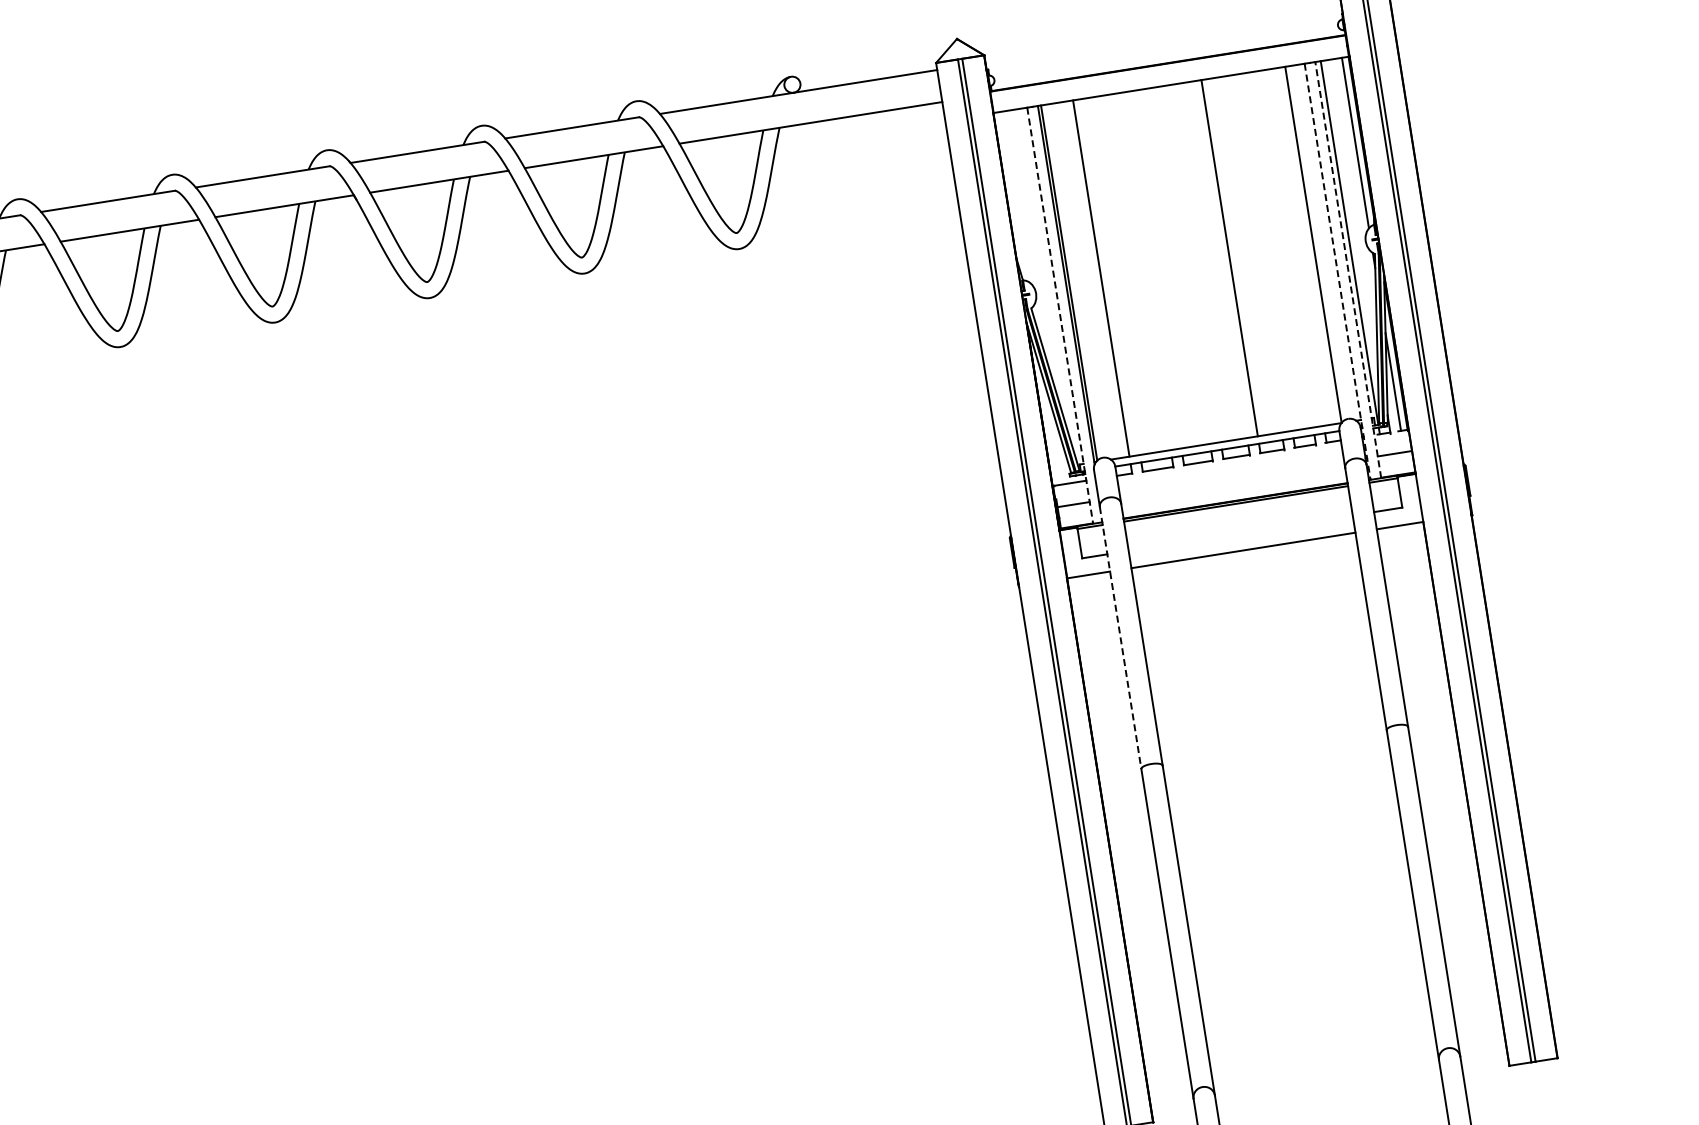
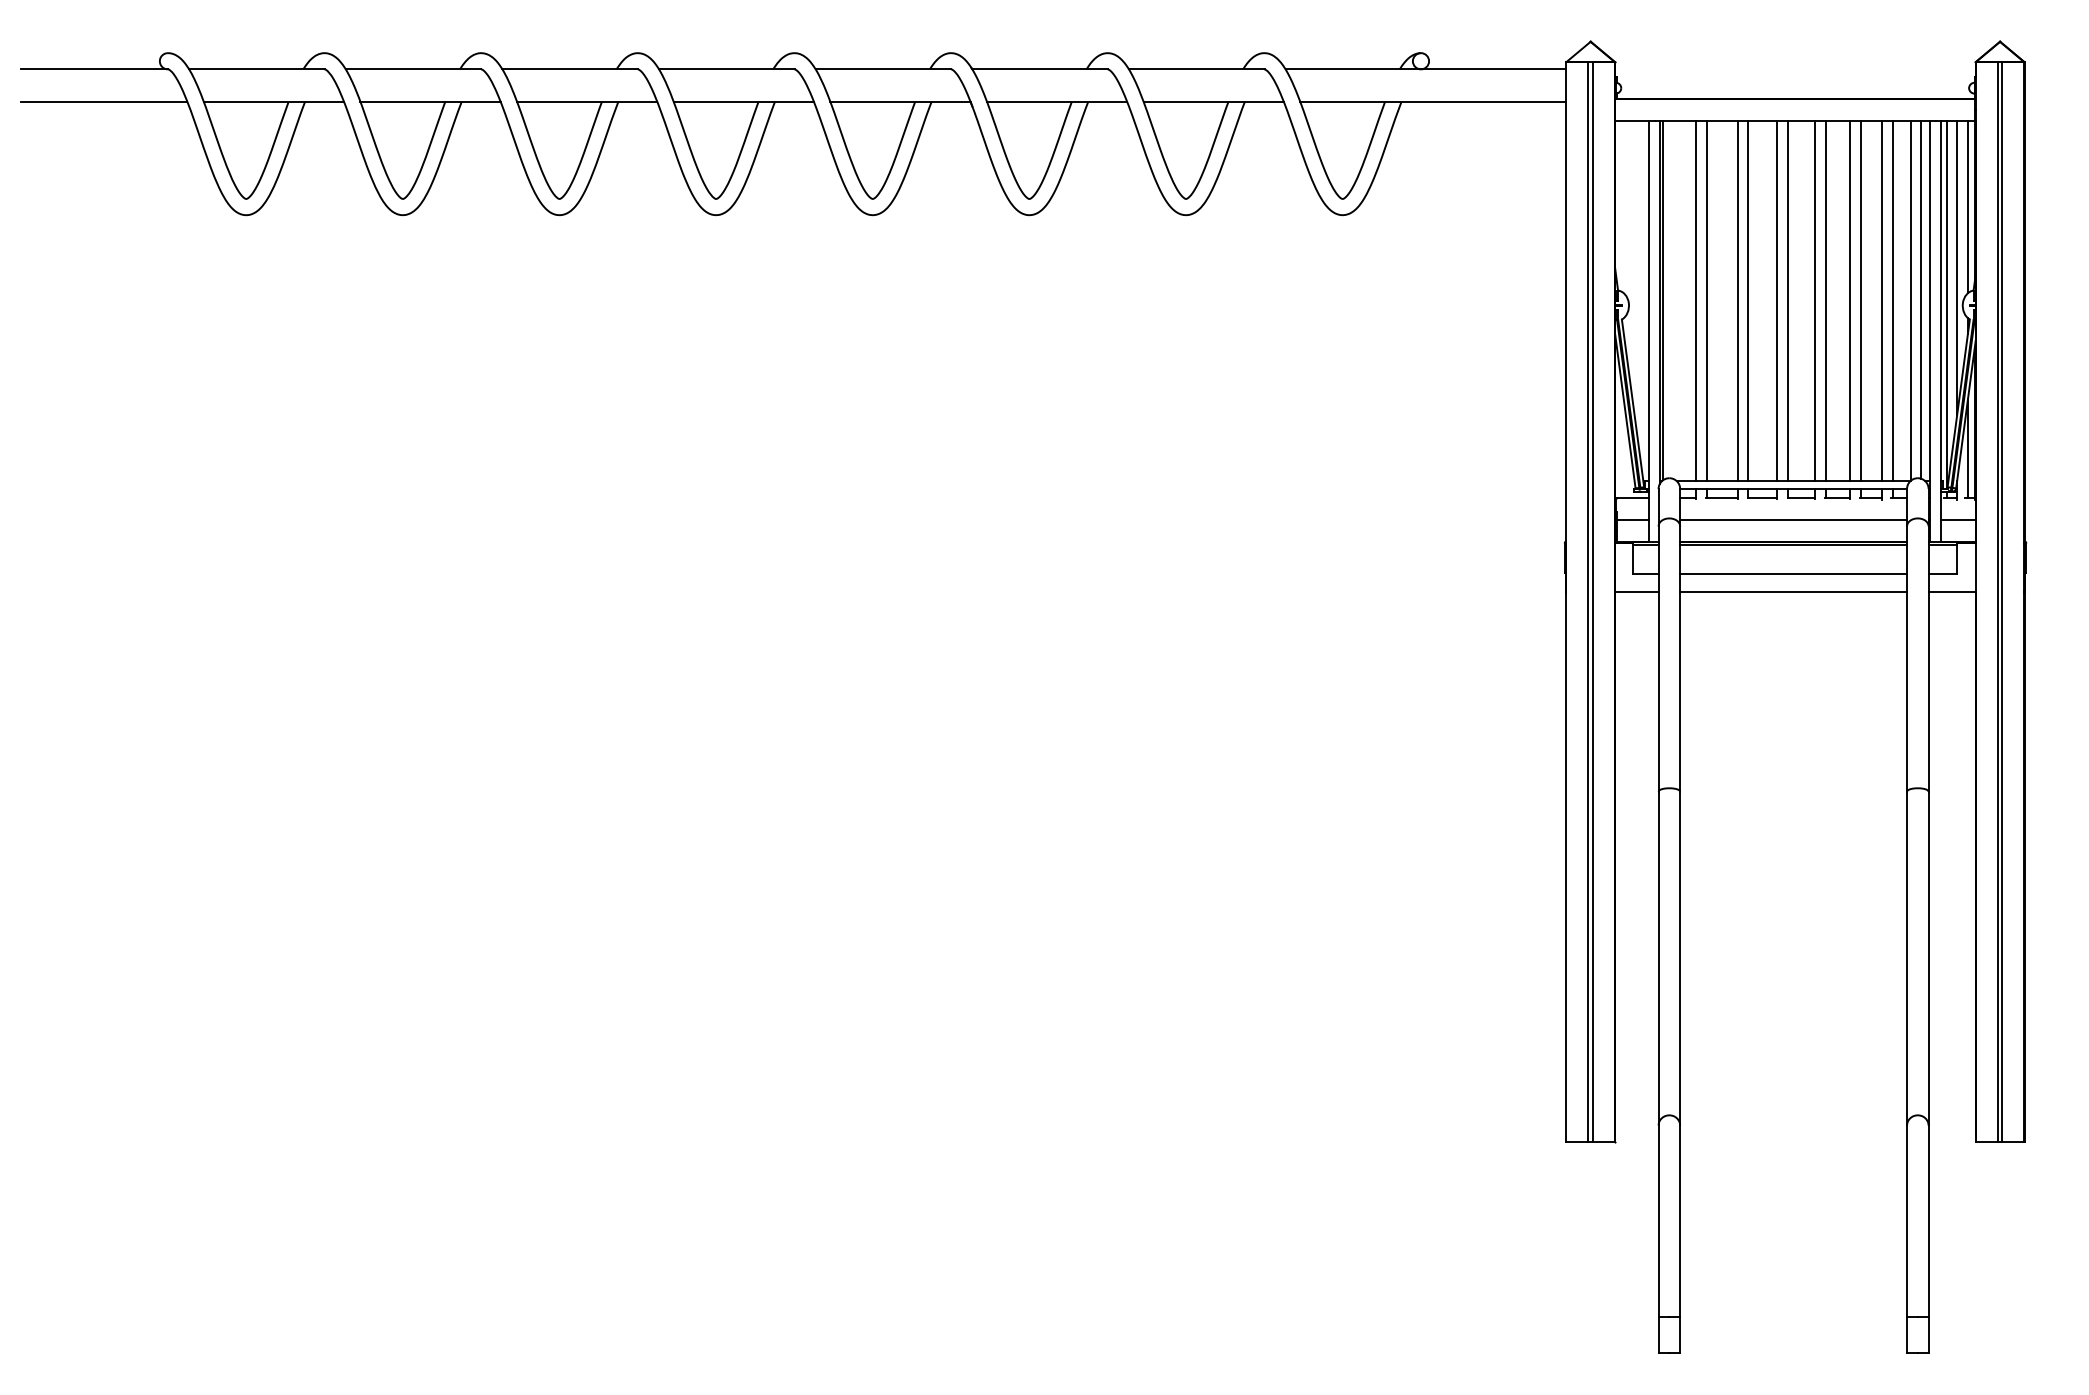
line: (1354, 204) -> (1957, 267), added
line: (1324, 241) -> (1921, 299), added
line: (1295, 247) -> (1892, 300), added
line: (1284, 249) -> (1881, 300), added
line: (1263, 252) -> (1860, 300), added
line: (1253, 254) -> (1849, 300), added
line: (1218, 259) -> (1814, 300), added
line: (1192, 263) -> (1788, 300), added
line: (1181, 265) -> (1777, 300), added
line: (1153, 269) -> (1748, 300), added
line: (1348, 270) -> (1941, 331), dashed -> solid
line: (1142, 271) -> (1737, 300), added
line: (1337, 271) -> (1930, 331), dashed -> solid
line: (1111, 276) -> (1706, 300), added
line: (1060, 315) -> (1649, 331), dashed -> solid
line: (1232, 479) -> (1793, 519), added
line: (1240, 533) -> (1793, 574), added
line: (1120, 638) -> (1658, 659), dashed -> solid

